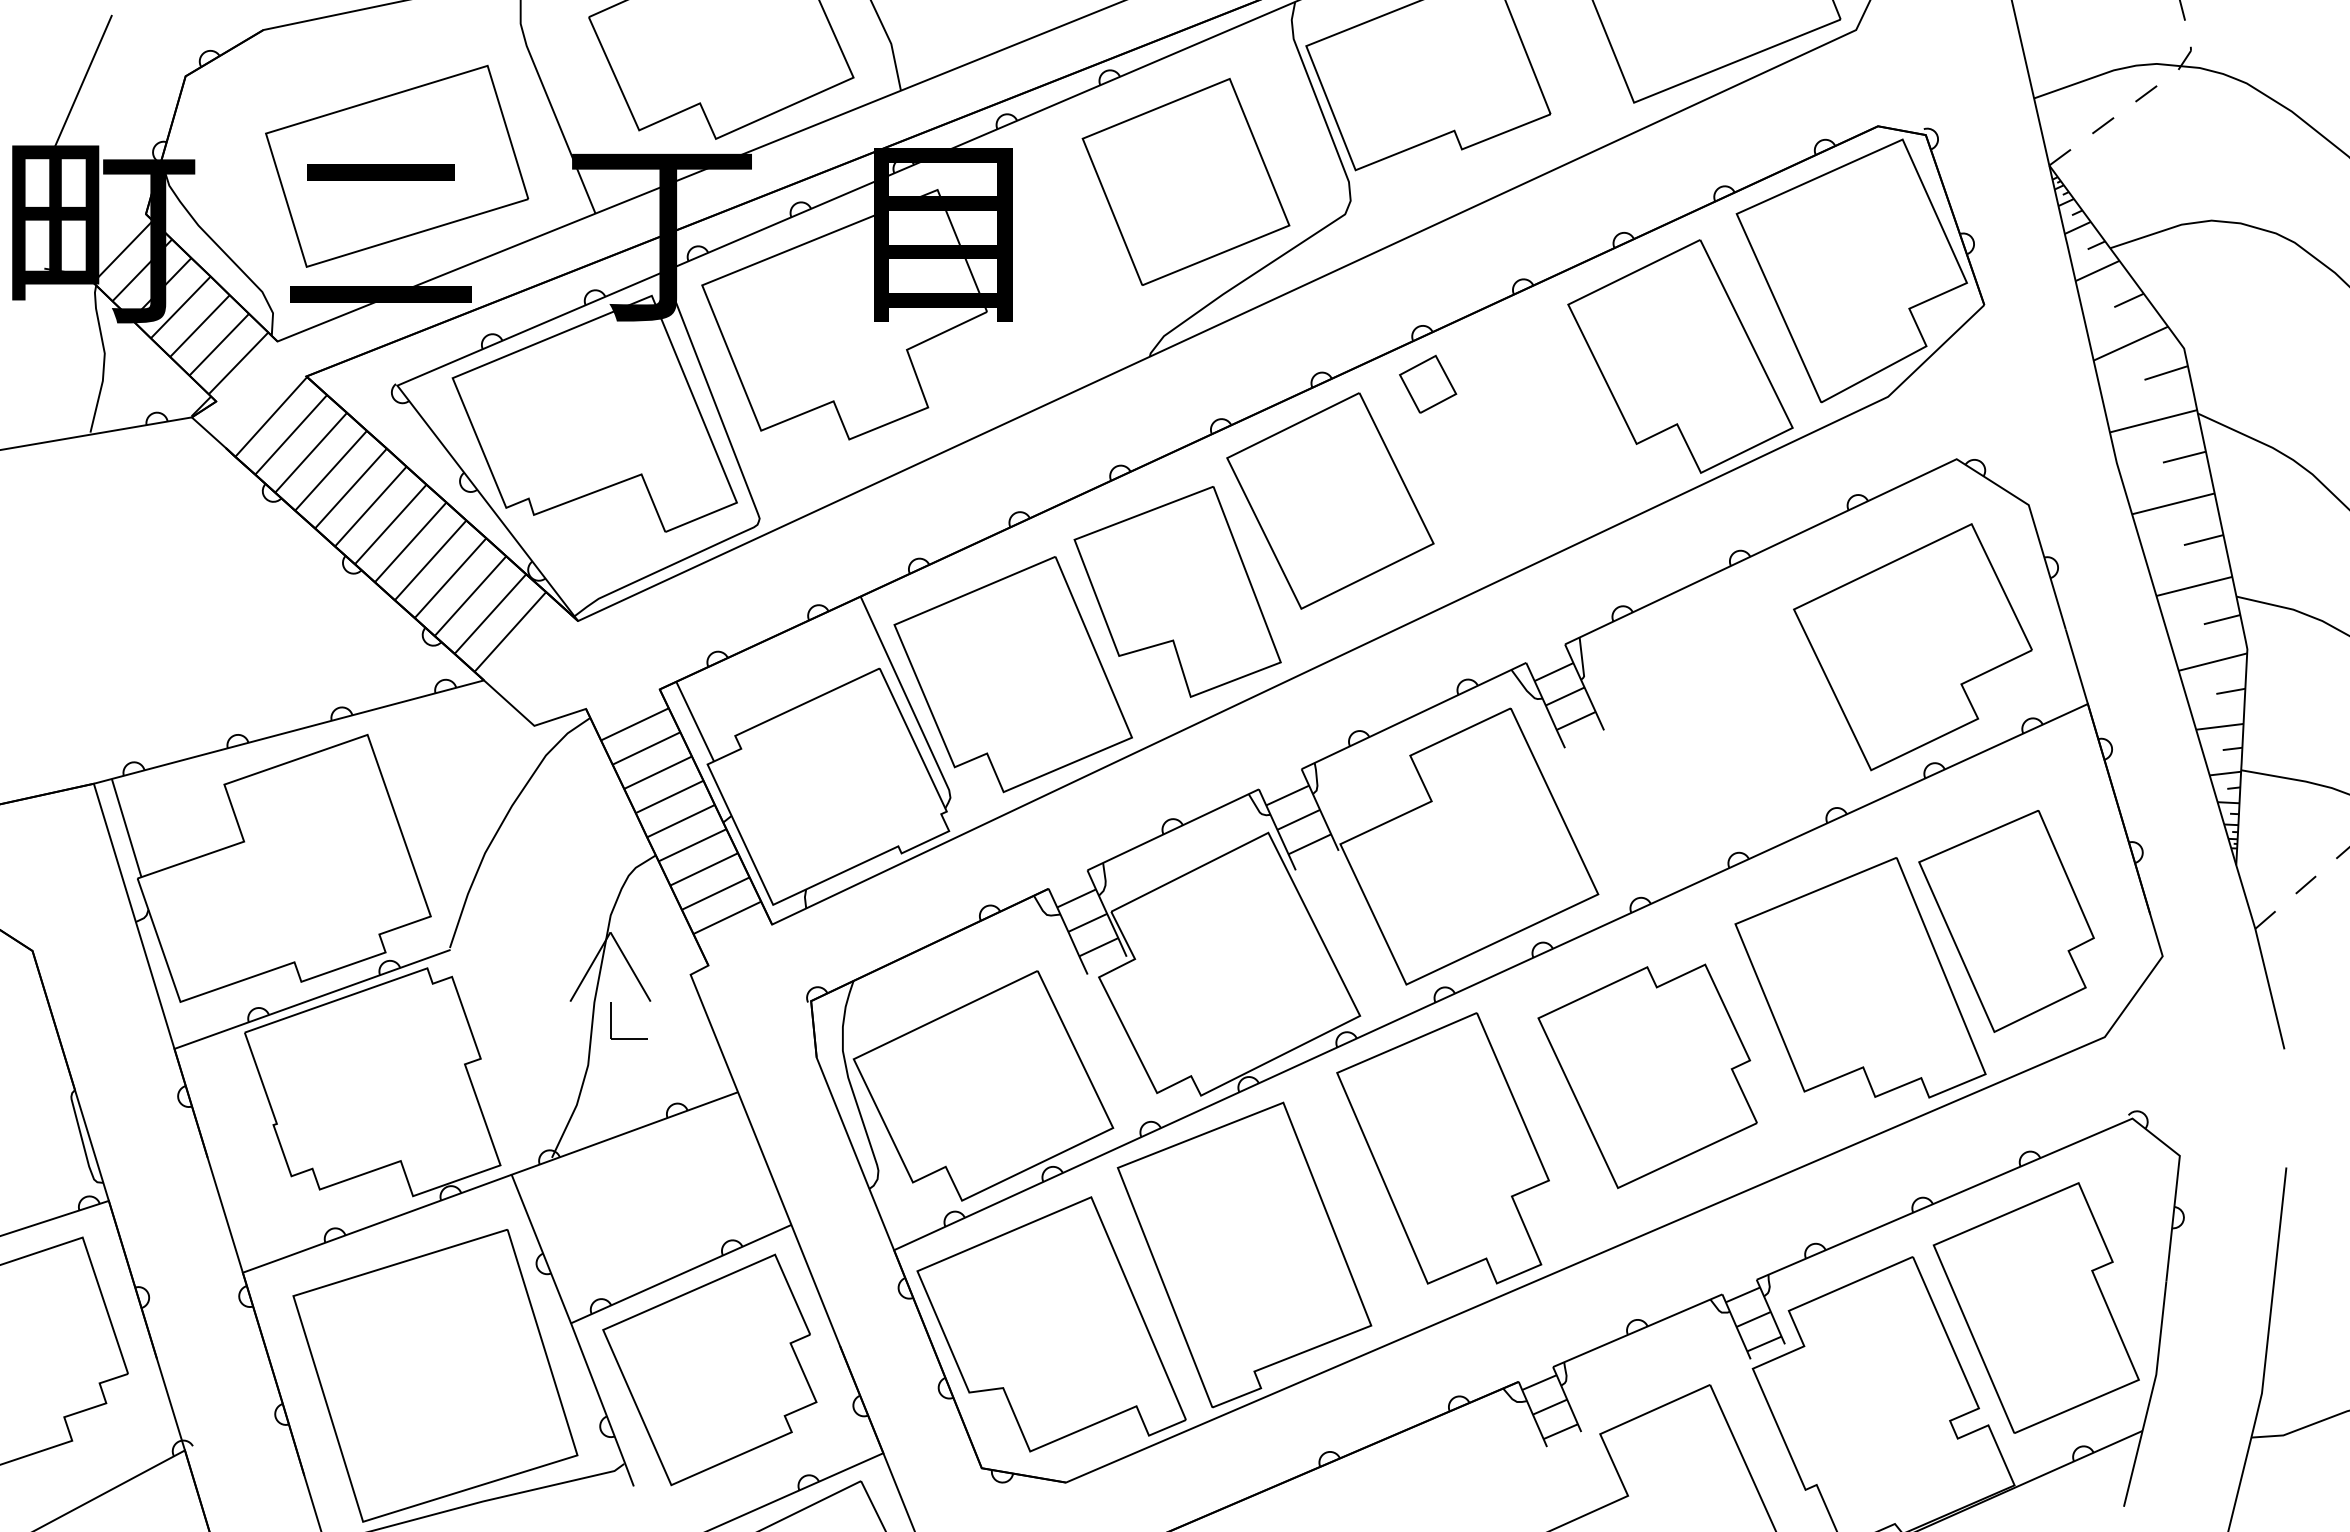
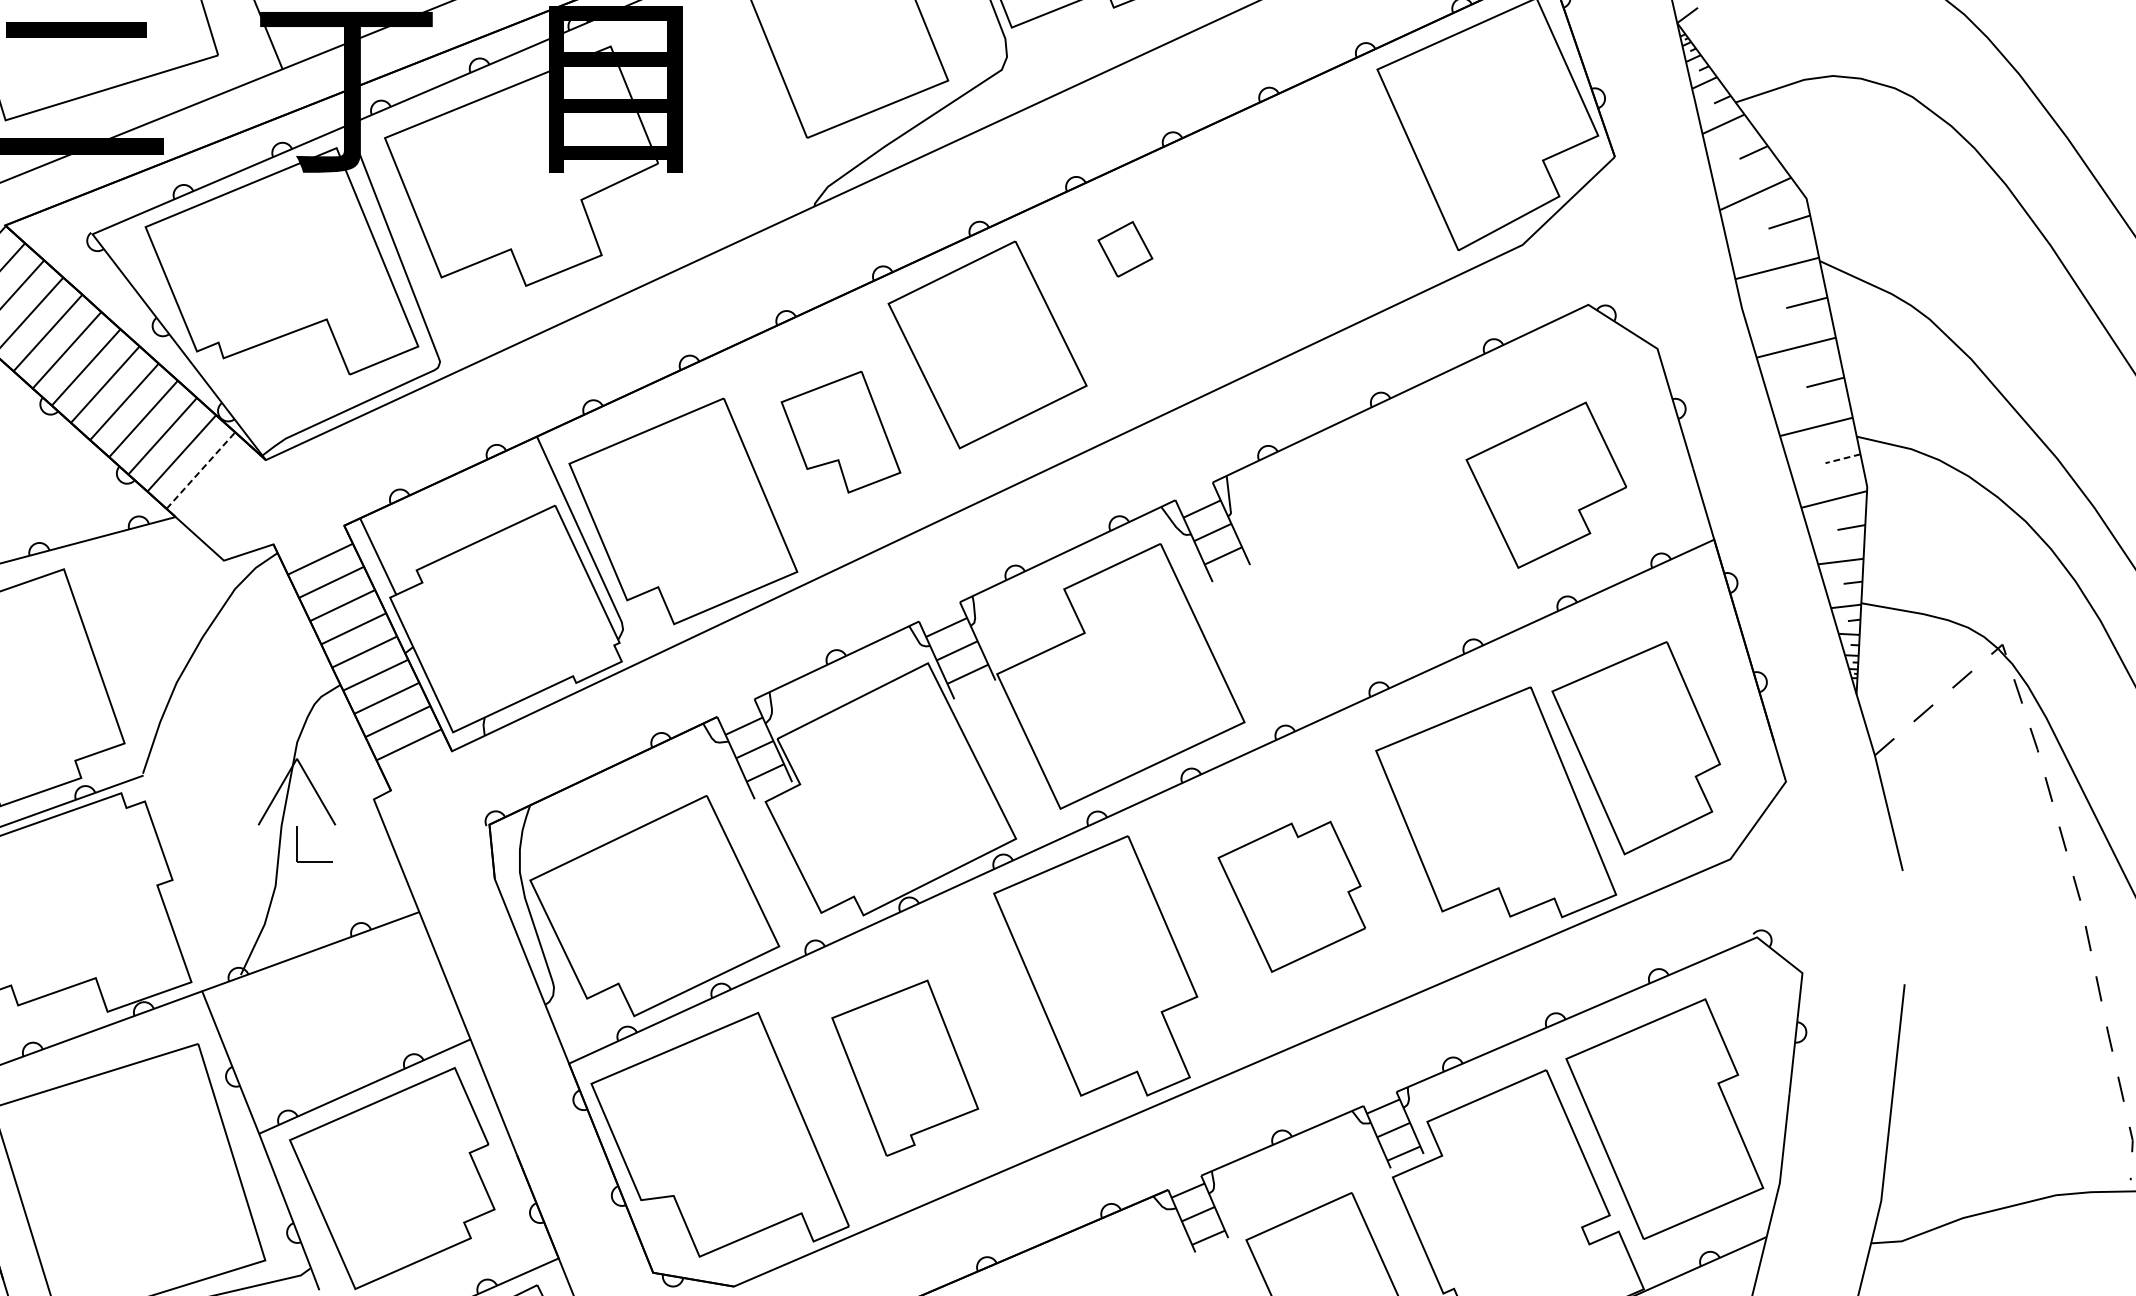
part: (1680, 356) -> (1323, 206), removed
part: (1428, 383) -> (1125, 248), moved
part: (1177, 591) -> (840, 431), size x0.6
line: (2222, 619) -> (1843, 458), solid -> dashed
line: (510, 631) -> (201, 470), solid -> dashed
part: (1912, 647) -> (1546, 485), size x0.7
part: (1647, 1076) -> (1291, 897), size x0.7
part: (1244, 1254) -> (905, 1067), size x0.6

